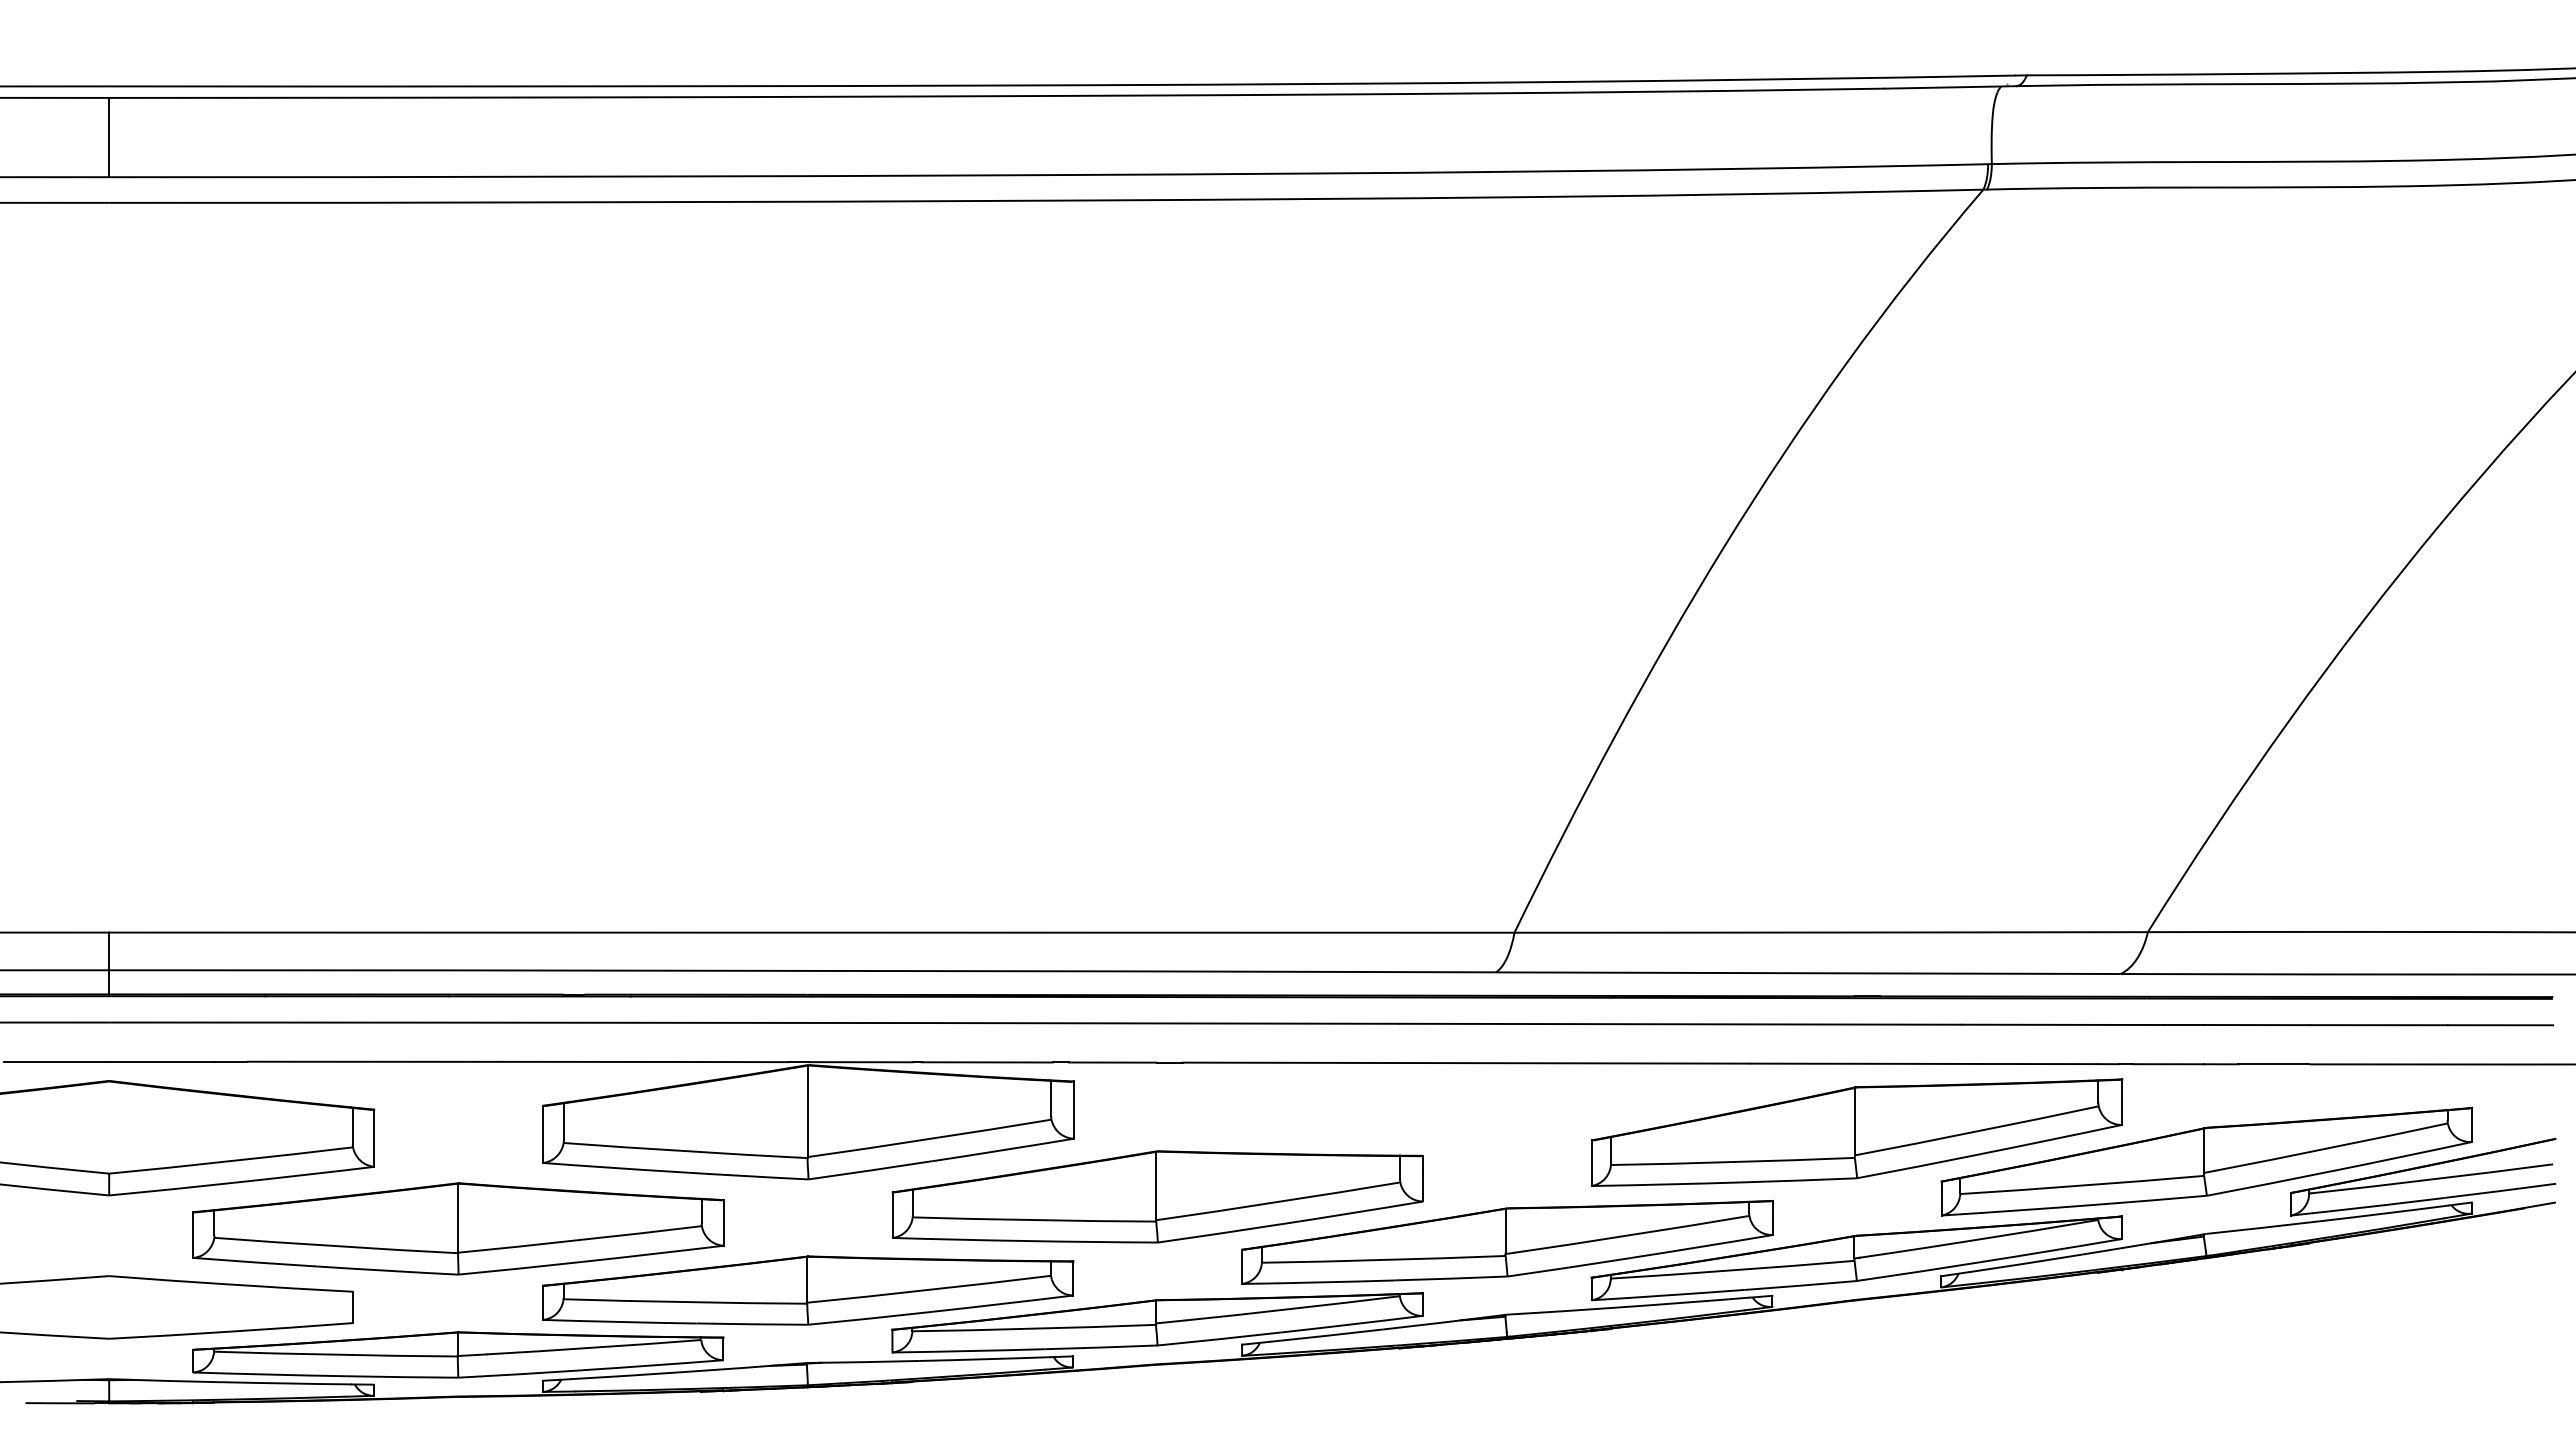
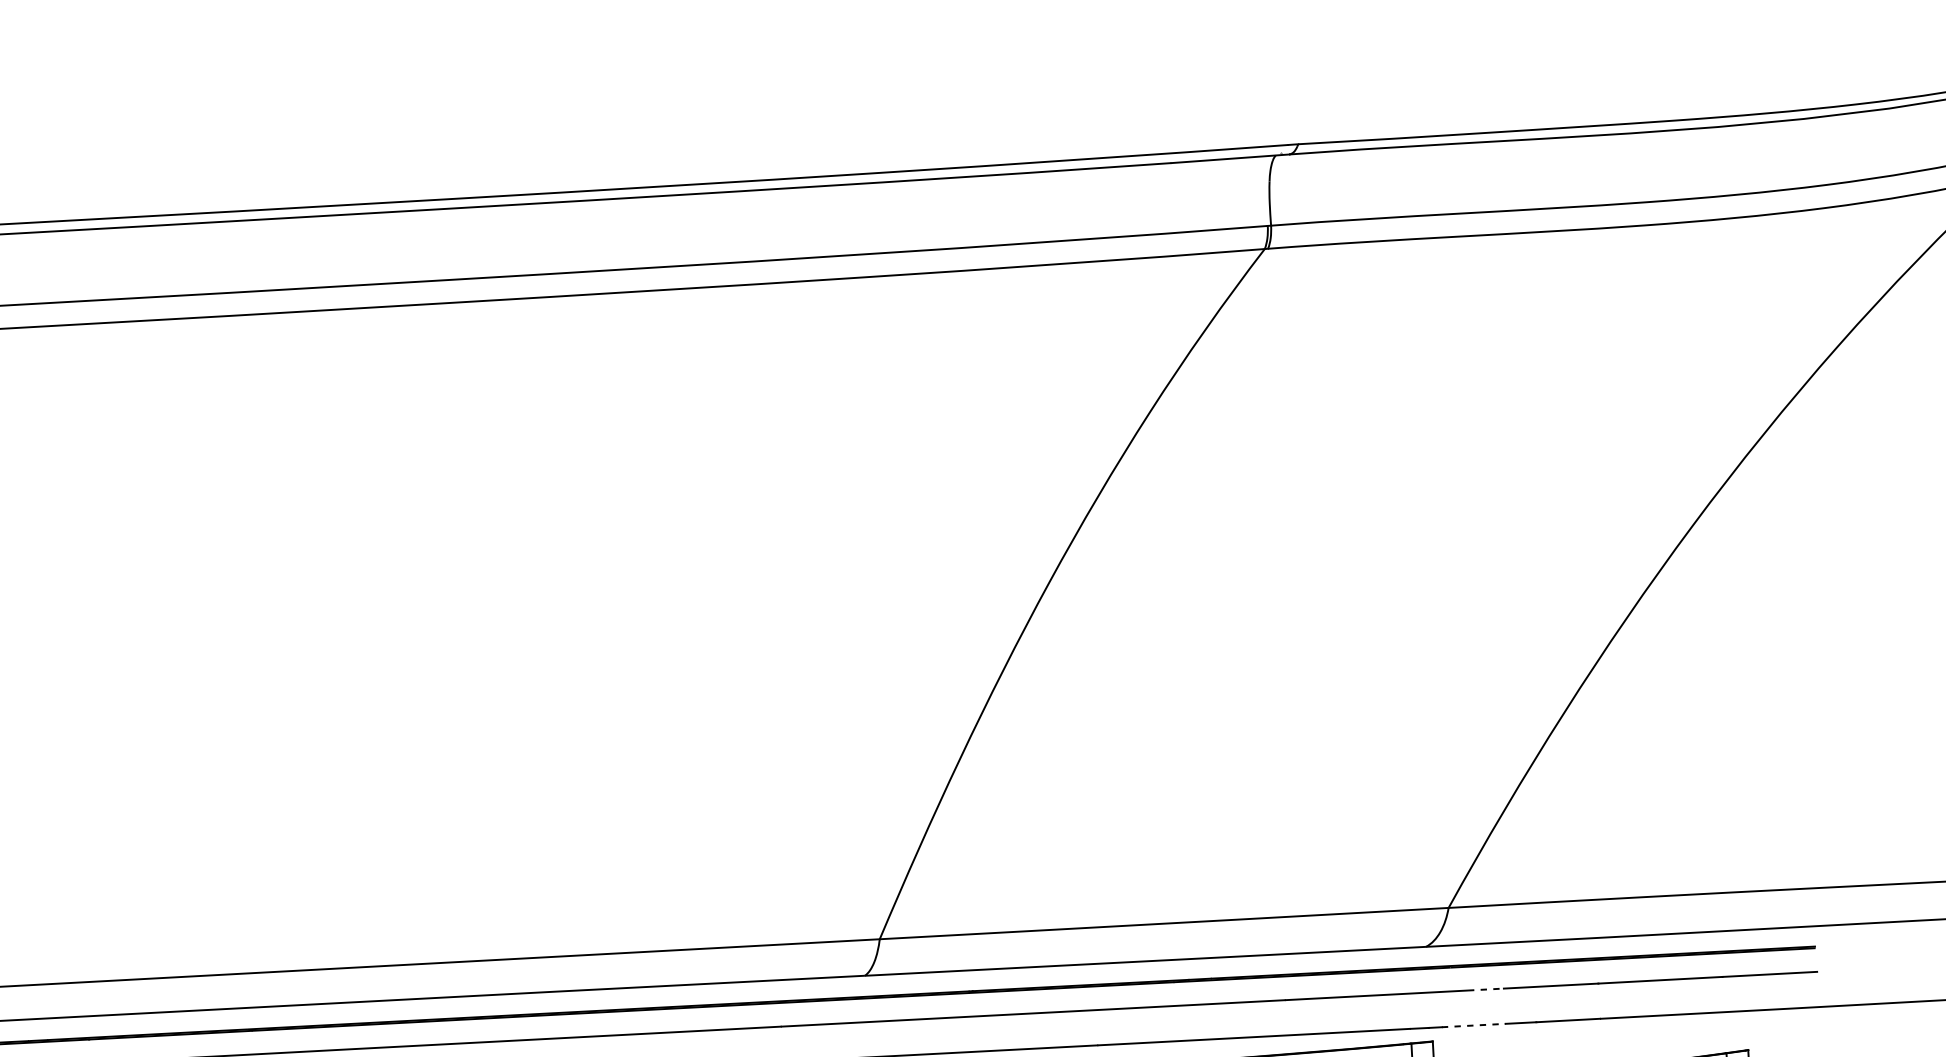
line: (2184, 1025) -> (1486, 989), solid -> dashed
line: (2169, 1064) -> (1474, 1025), solid -> dashed

